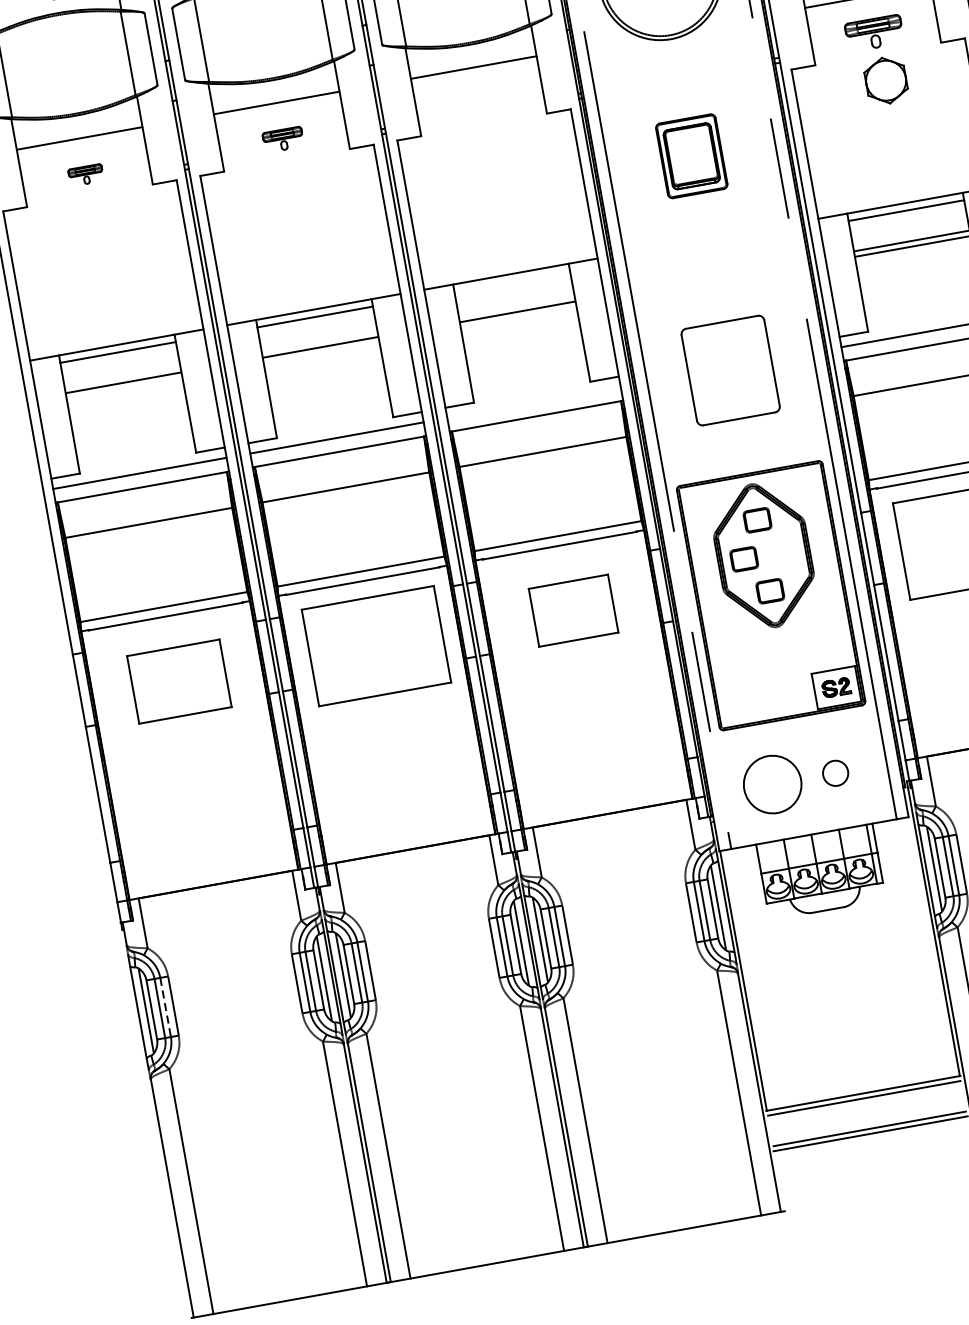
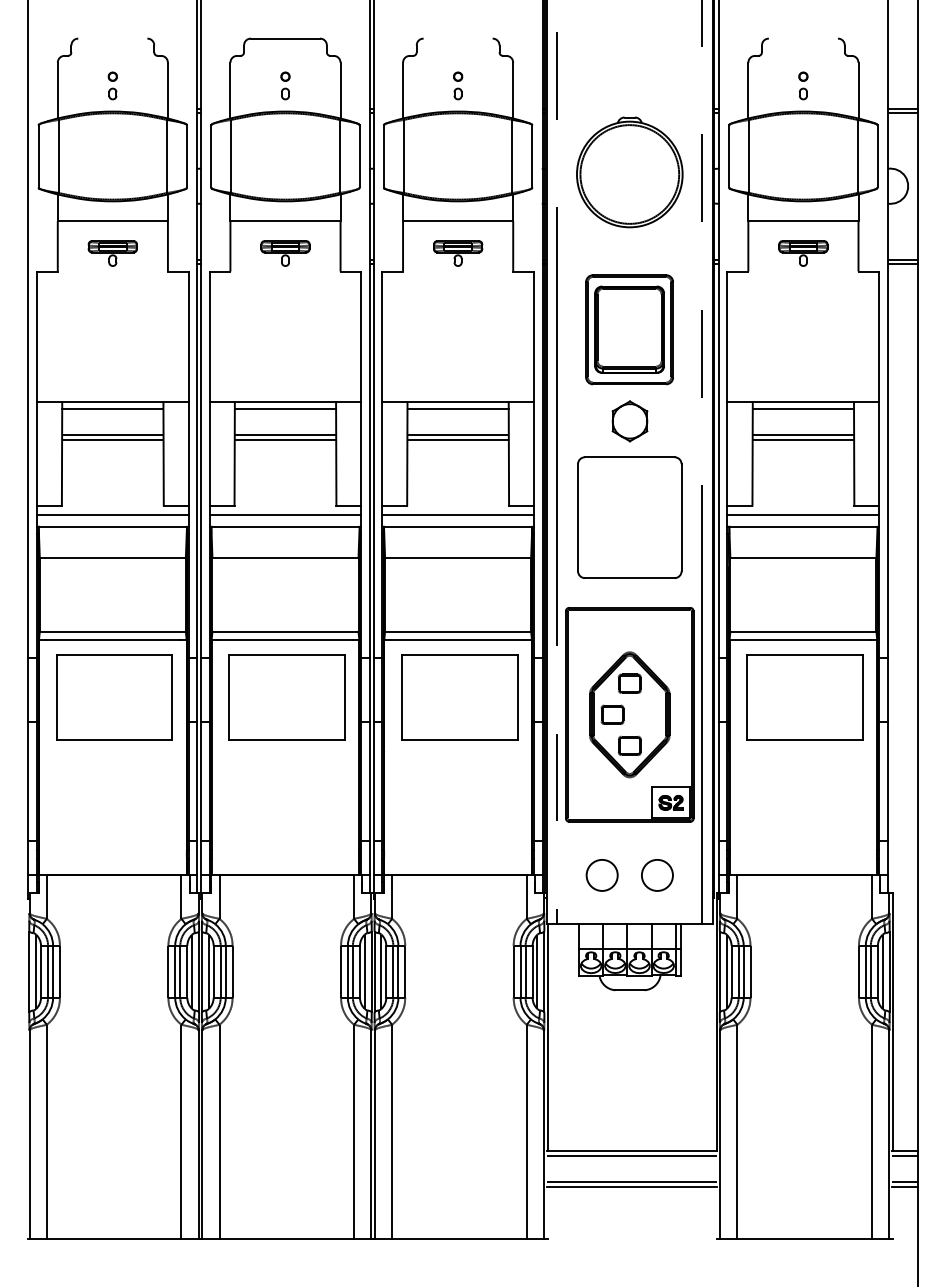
part: (885, 80) -> (629, 421), moved
part: (480, 104) -> (458, 253), added
part: (283, 139) -> (285, 253), size x1.43
part: (691, 155) -> (629, 329), size x1.67
part: (85, 175) -> (112, 253), size x1.67
line: (511, 281) -> (457, 408), added
line: (518, 317) -> (457, 440), added
line: (321, 353) -> (285, 440), added
part: (730, 370) -> (629, 517), size x1.43
line: (124, 388) -> (112, 440), added
line: (534, 402) -> (458, 514), added
part: (763, 555) -> (629, 714), moved
part: (573, 610) -> (459, 697), size x1.67
part: (179, 681) -> (114, 697), size x1.43
circle: (835, 773) -> (657, 875), size x1.43
circle: (771, 784) -> (601, 875), size x0.62
line: (165, 1007) -> (53, 971), dashed -> solid

